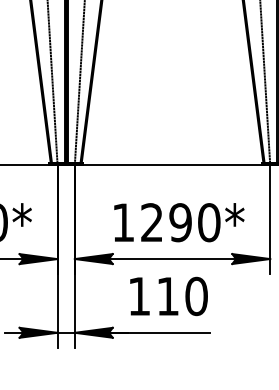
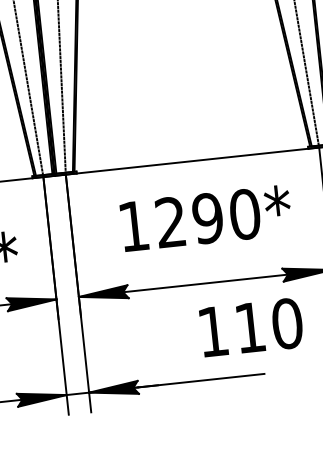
text: (179, 222) -> (206, 218), moved
text: (168, 296) -> (250, 327), moved

